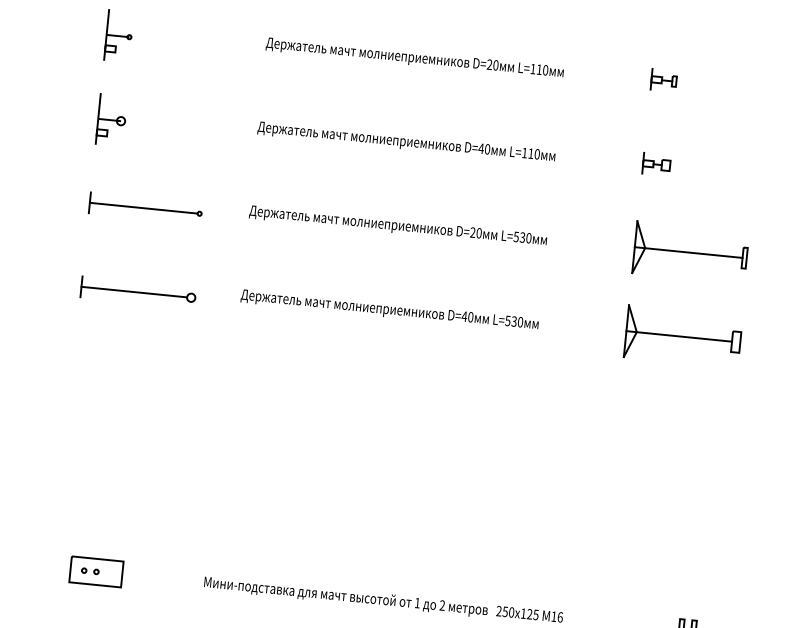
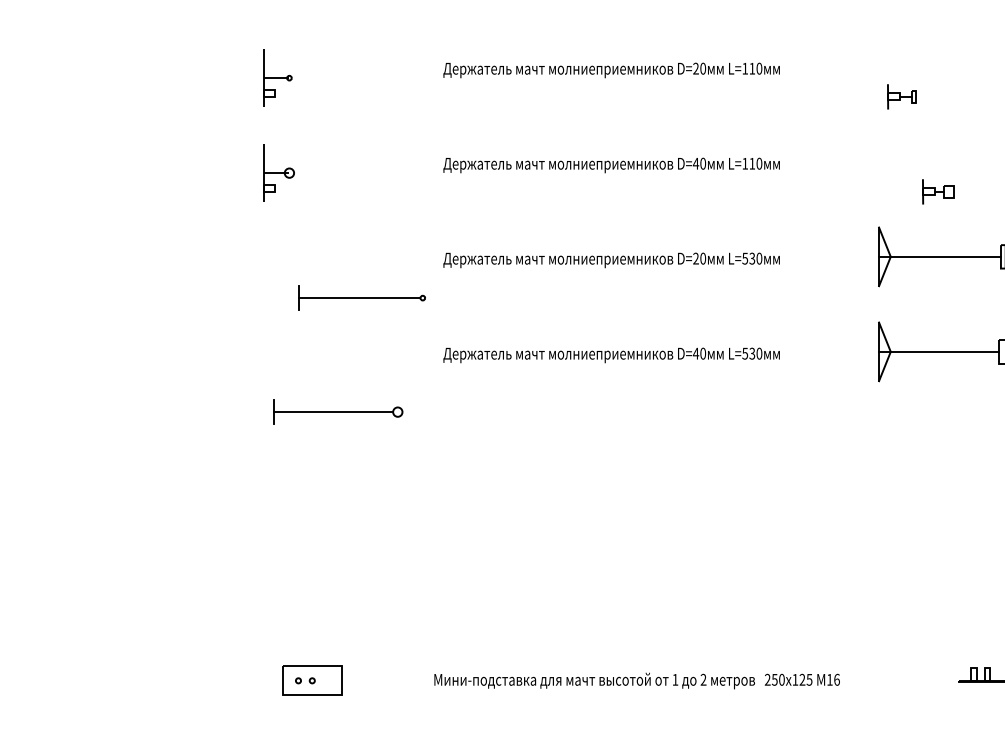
part: (663, 80) -> (901, 96), moved
part: (656, 164) -> (938, 191), moved
part: (145, 207) -> (361, 297), moved
part: (138, 291) -> (338, 411), moved

